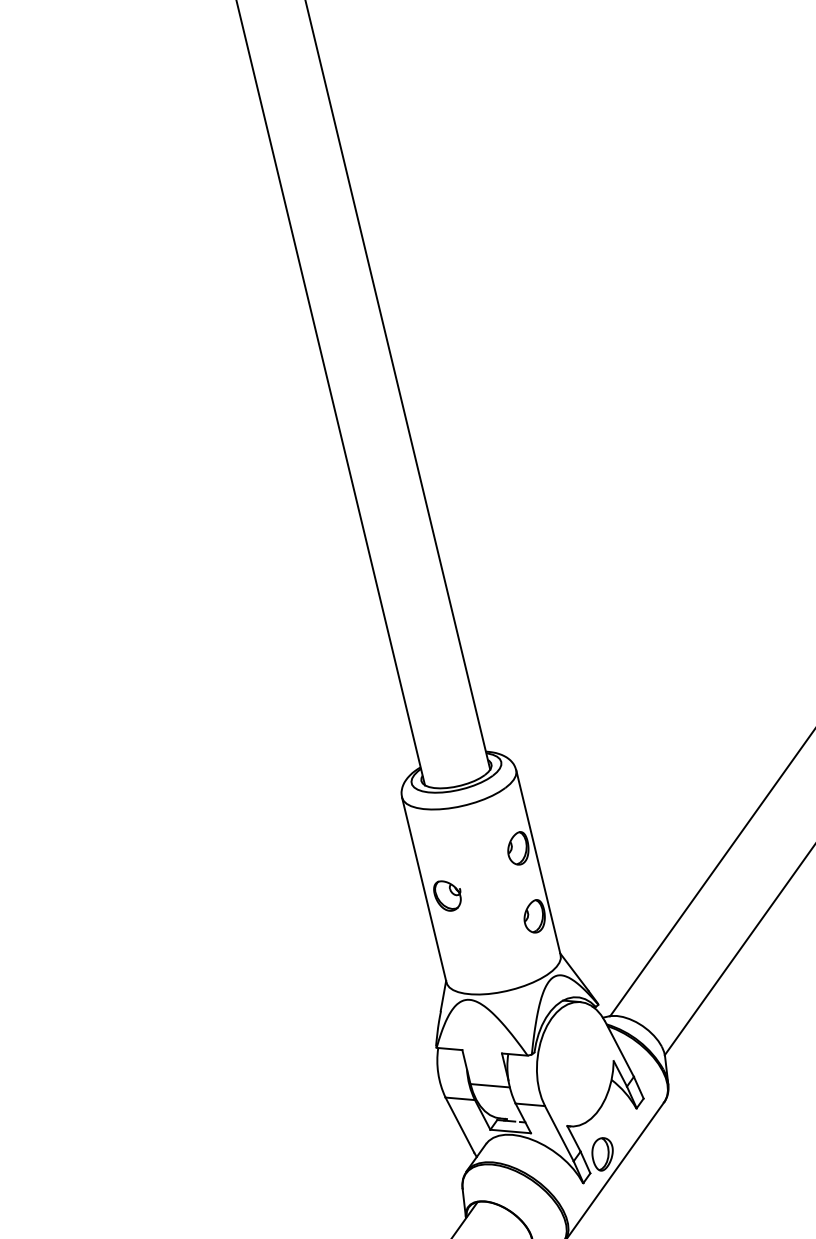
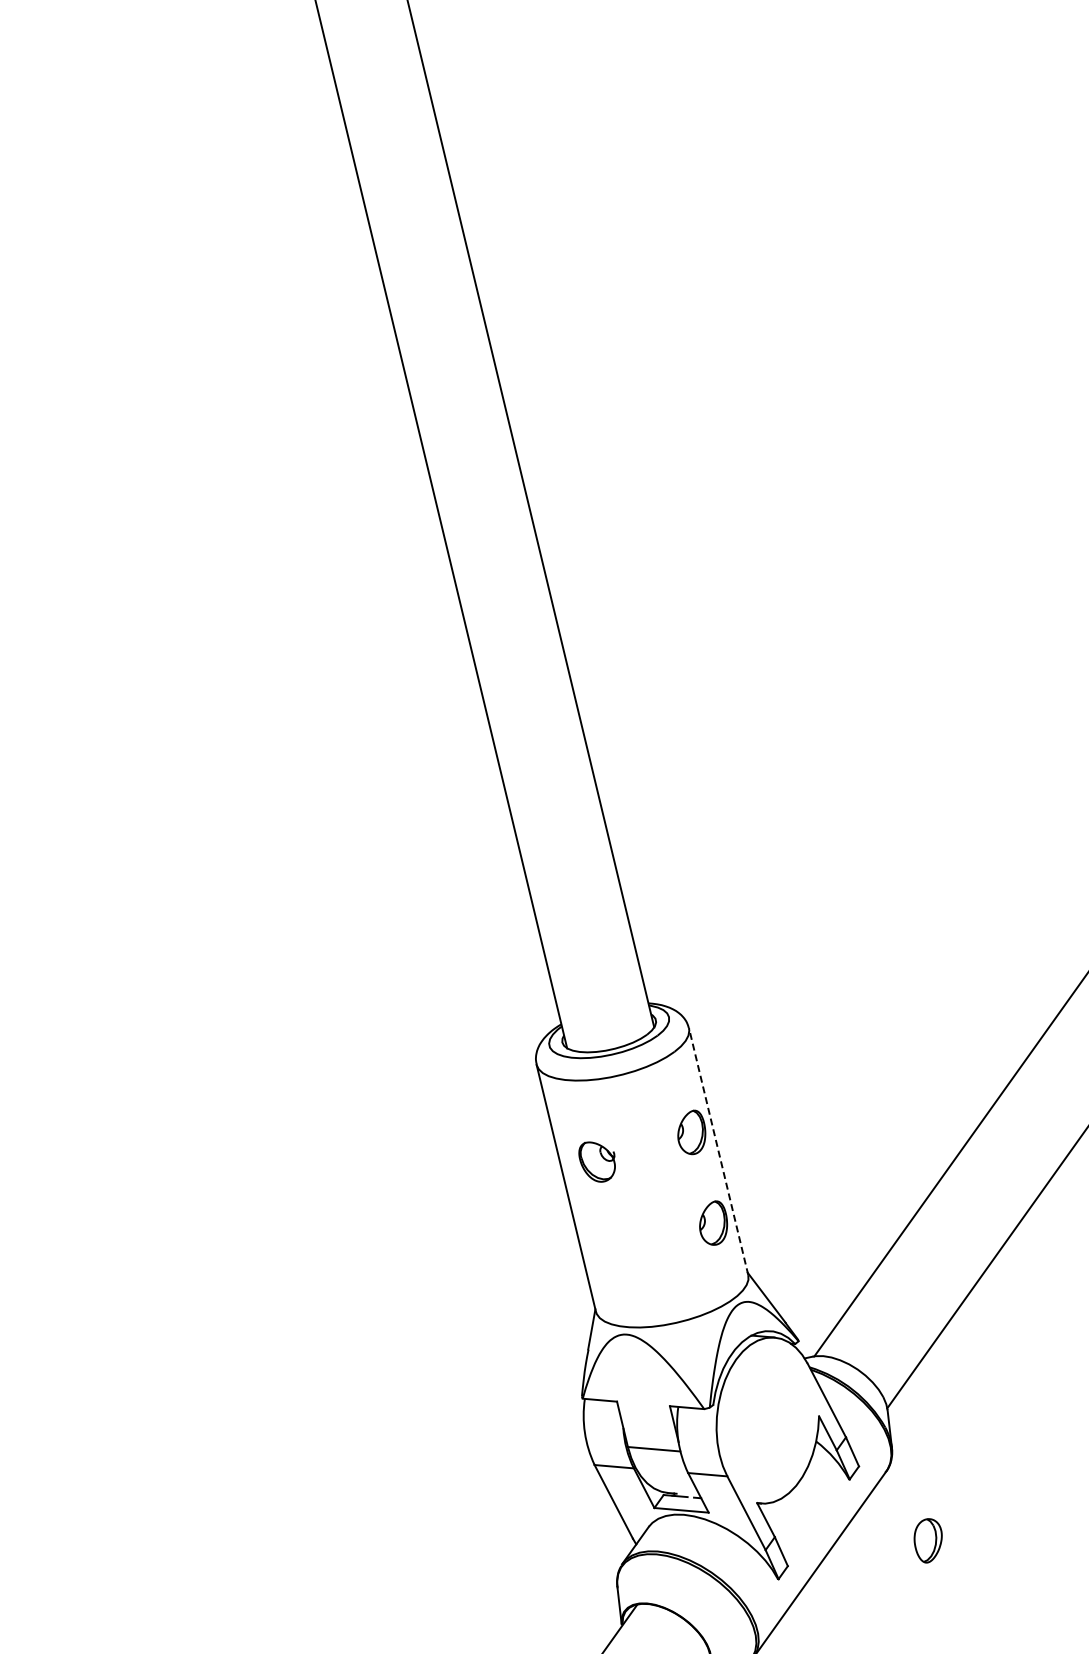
line: (538, 862) -> (718, 1151), solid -> dashed
part: (446, 895) -> (596, 1161), moved
part: (602, 1154) -> (927, 1540), moved

